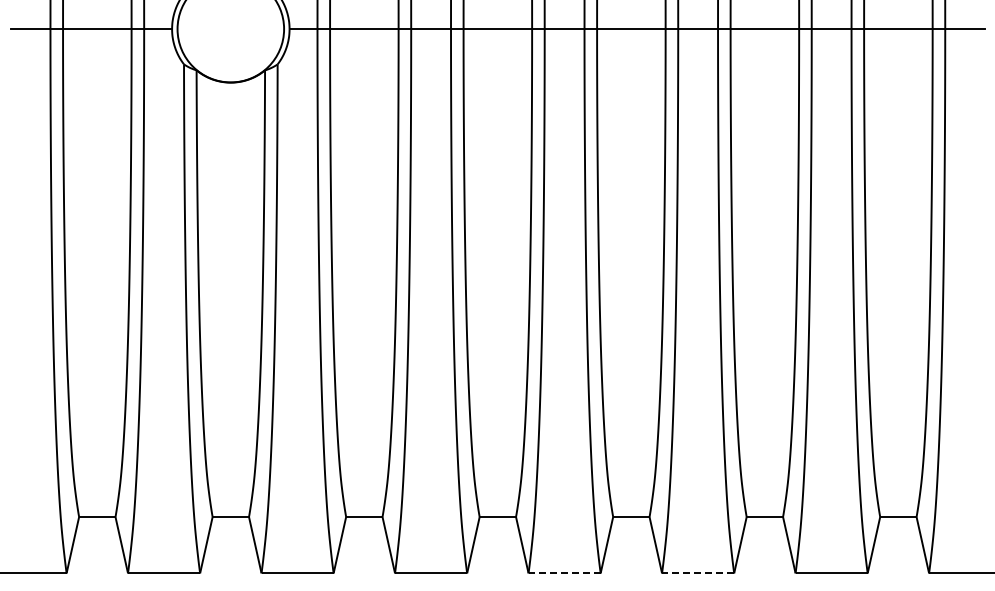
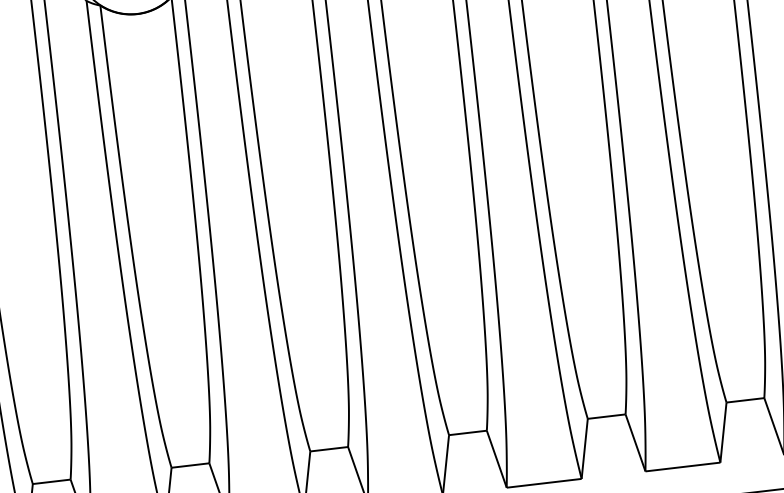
line: (565, 573) -> (545, 483), dashed -> solid
line: (698, 573) -> (683, 467), dashed -> solid

